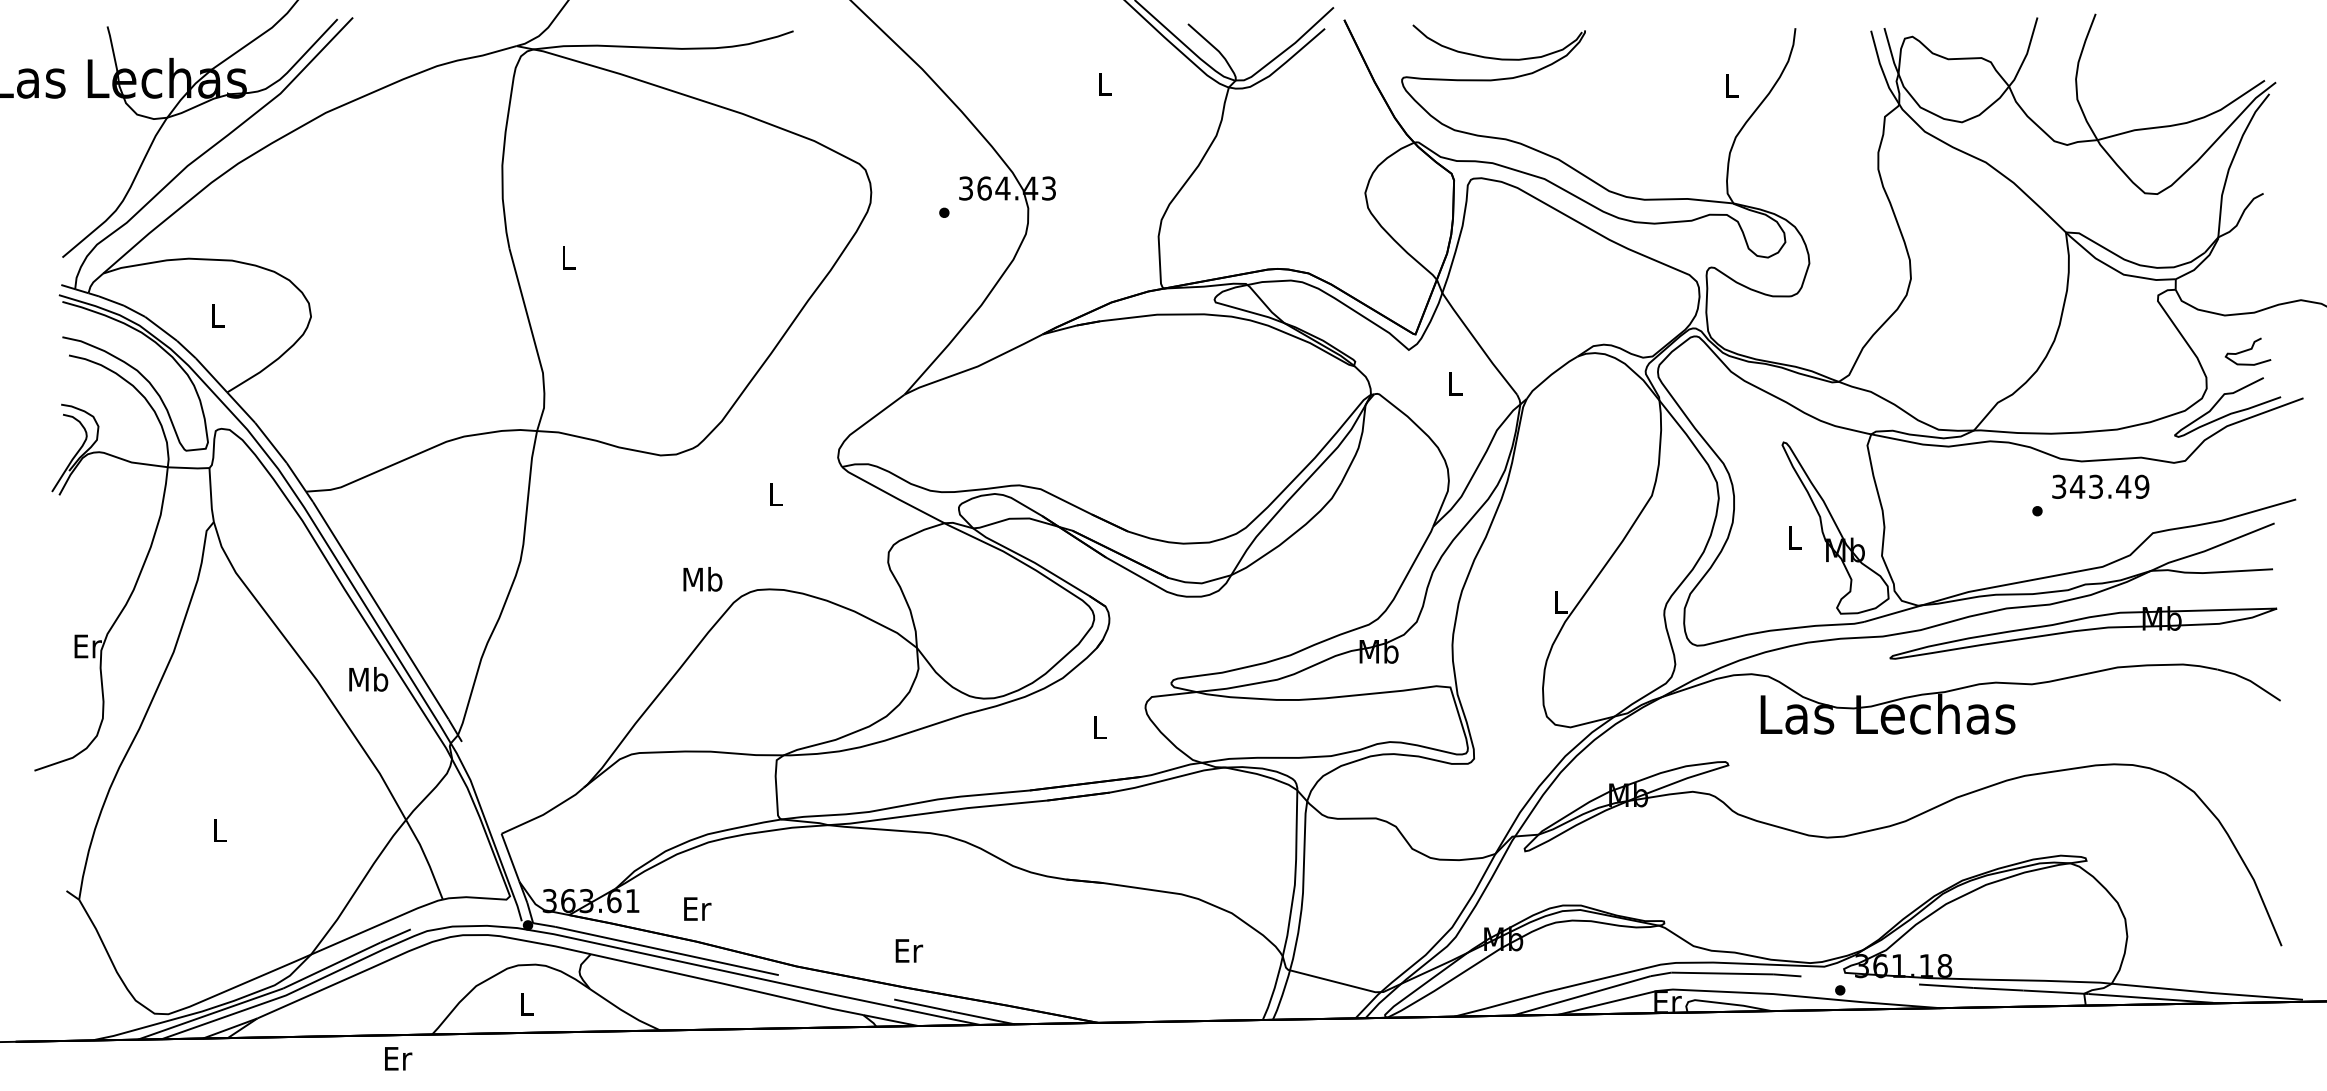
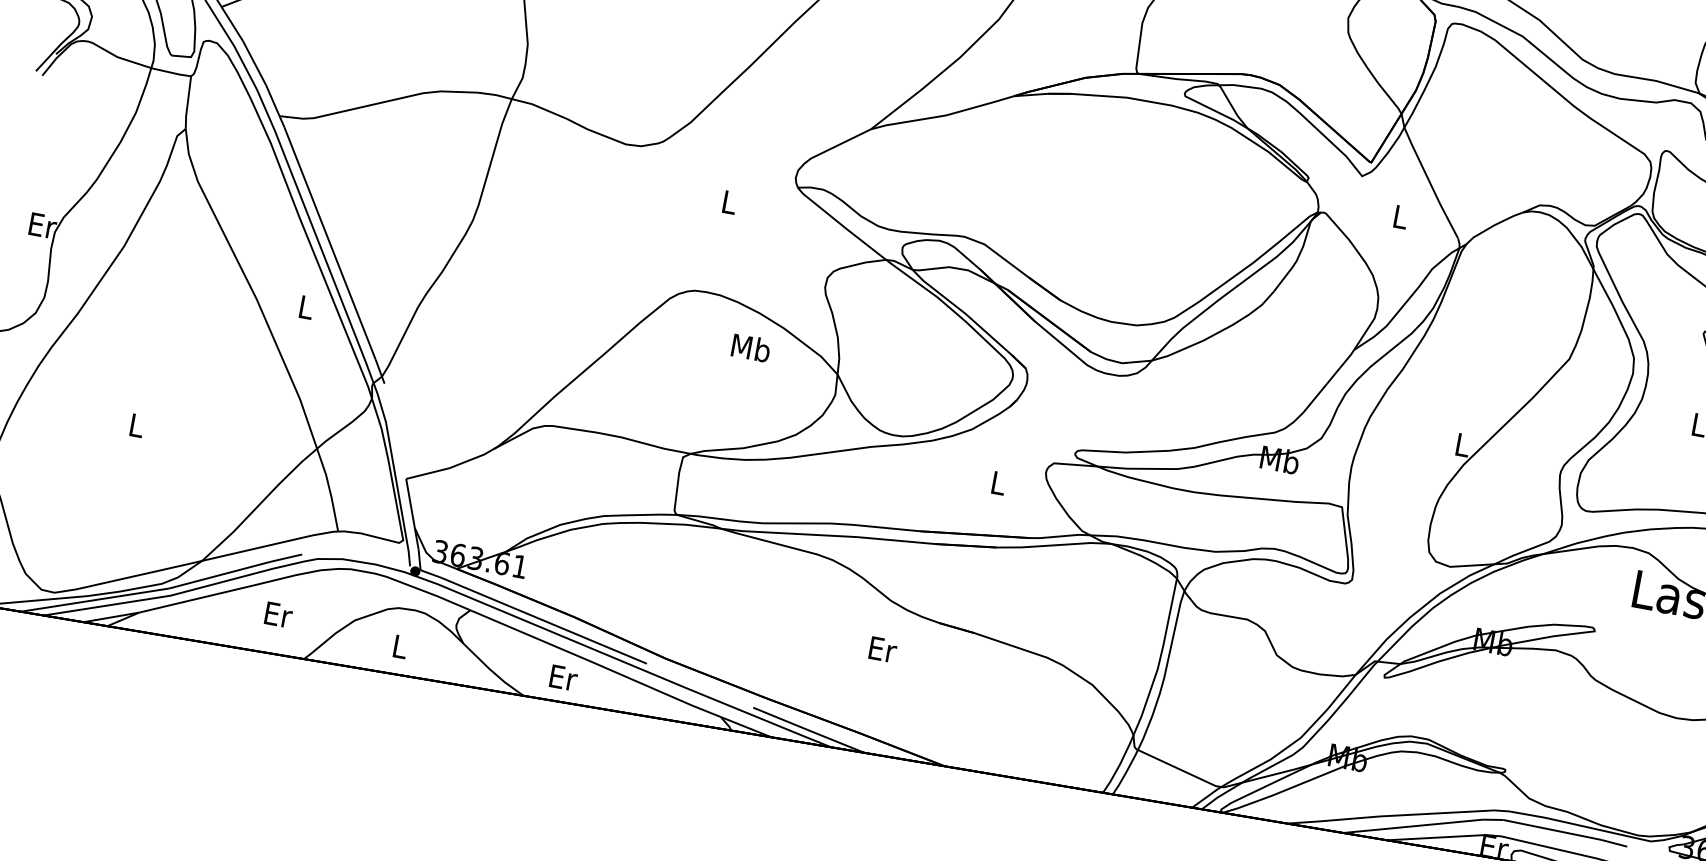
text: (702, 579) -> (750, 348), moved
text: (368, 679) -> (306, 307), Mb -> L
text: (697, 908) -> (563, 677), moved
text: (909, 950) -> (883, 649), moved
text: (398, 1058) -> (278, 614), moved

